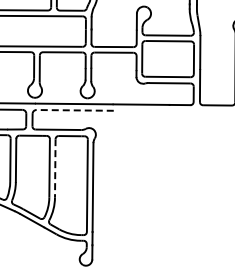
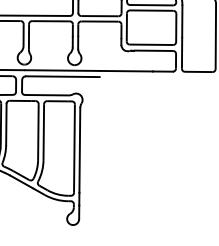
line: (75, 110) -> (63, 76), dashed -> solid
line: (55, 168) -> (44, 132), dashed -> solid

